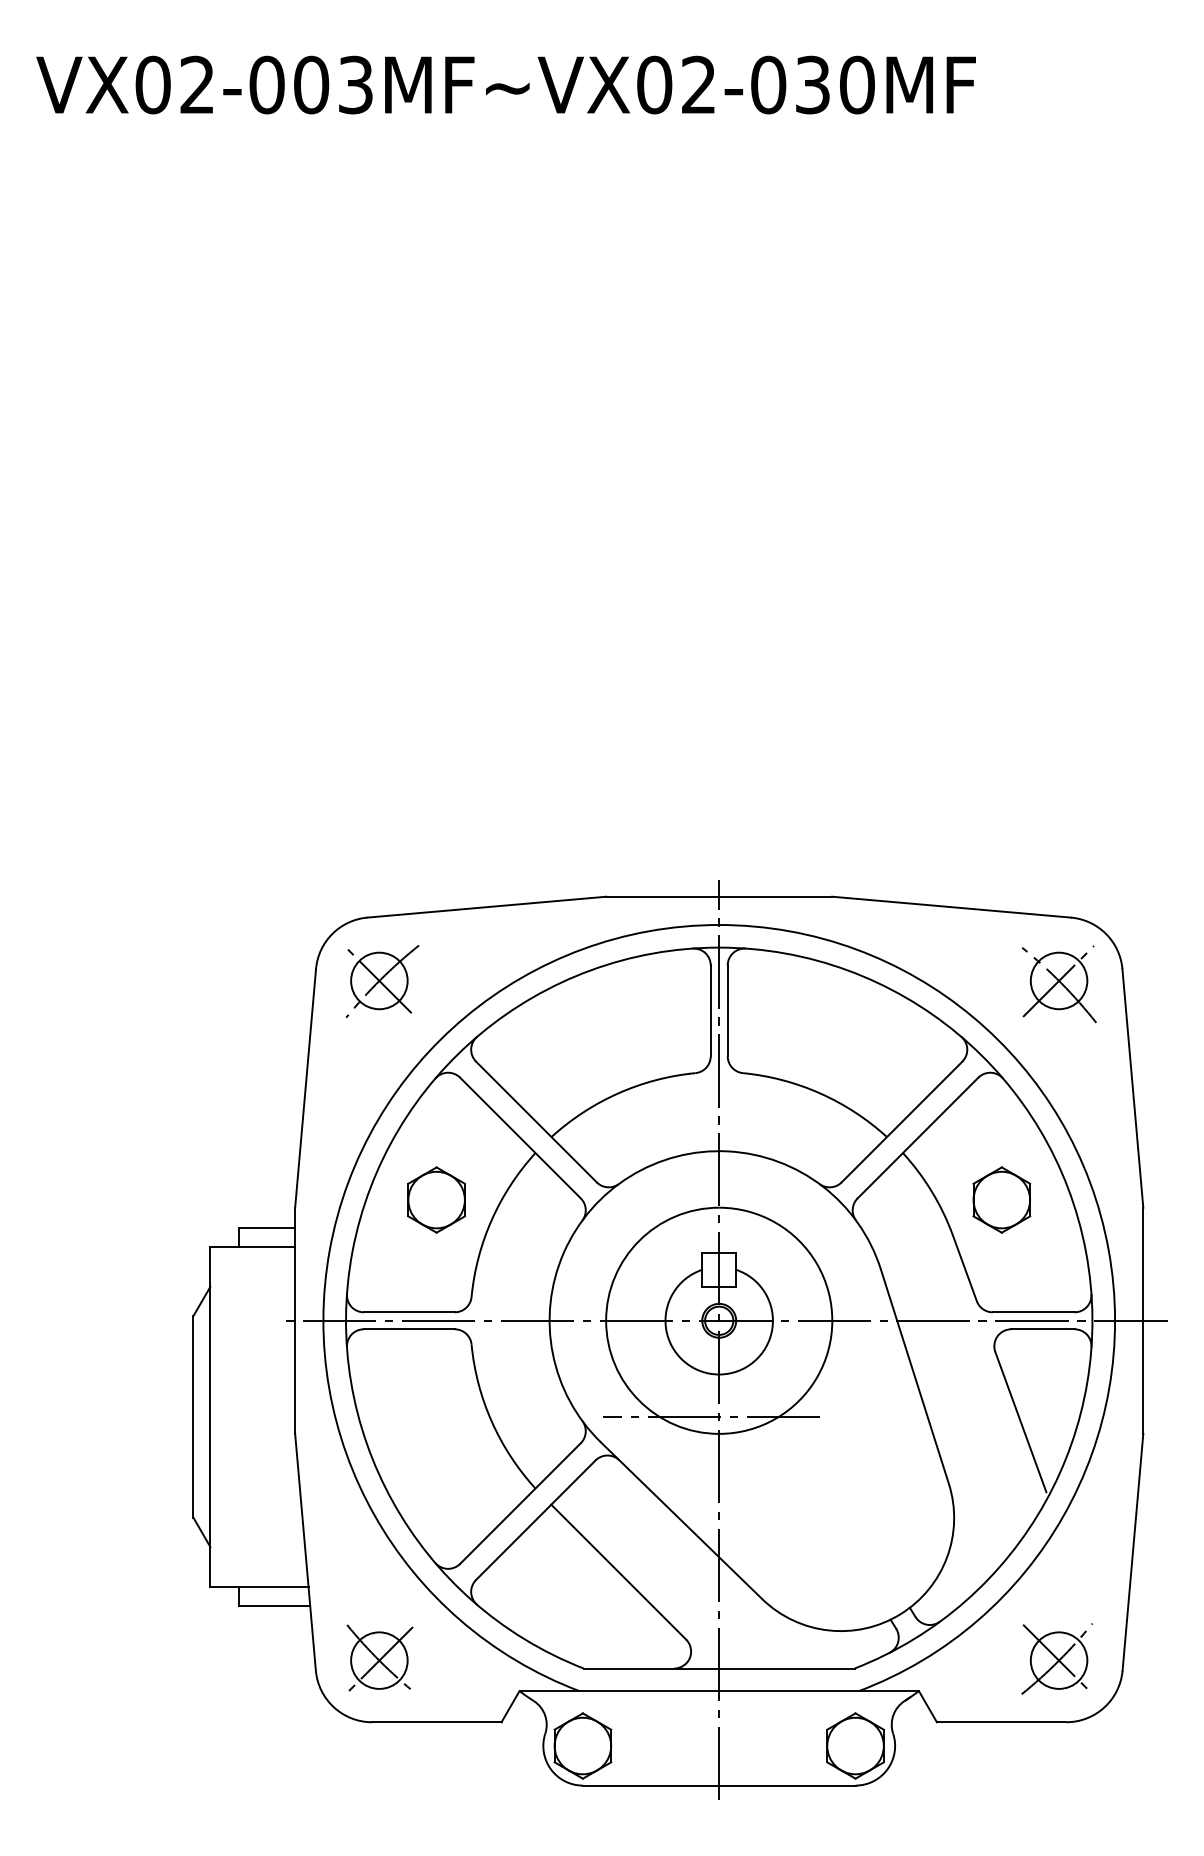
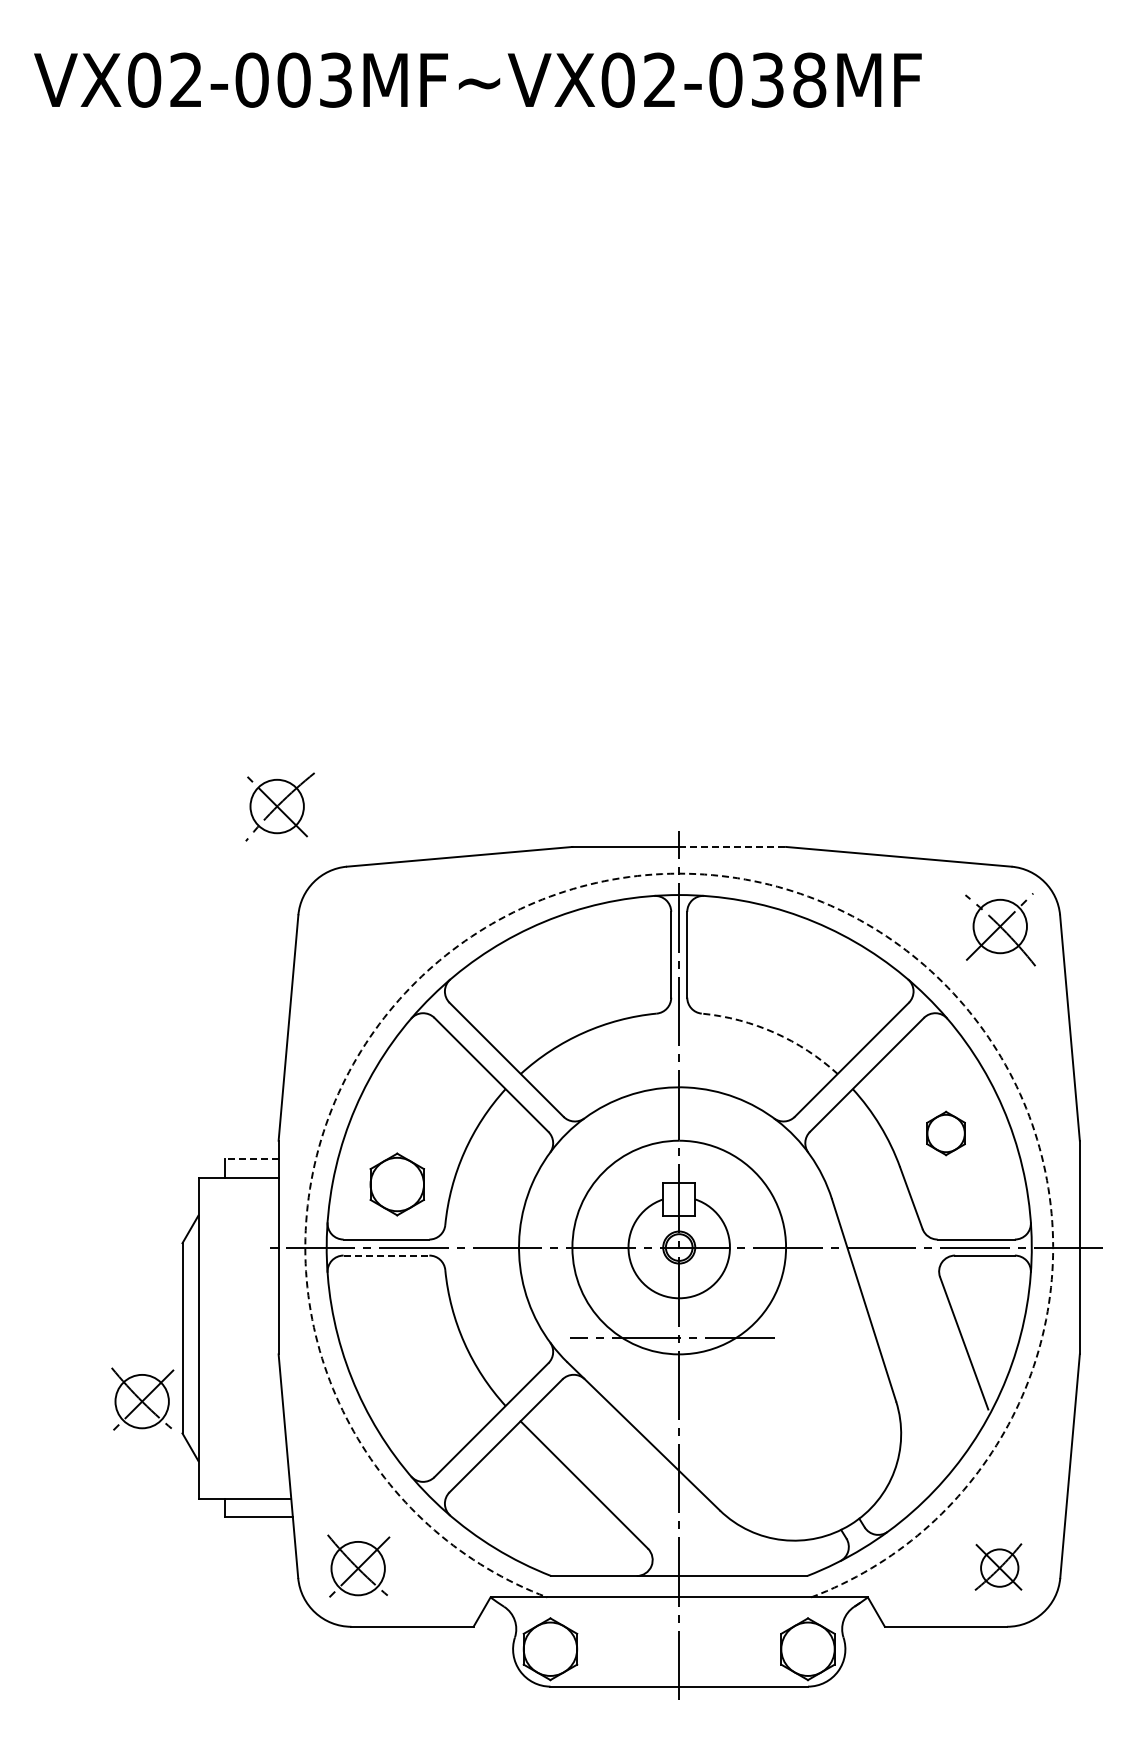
text: (857, 84) -> (809, 79), VX02-003MF~VX02-030MF -> VX02-003MF~VX02-038MF
line: (776, 896) -> (733, 846), solid -> dashed
arc: (719, 924) -> (679, 873), solid -> dashed
part: (381, 980) -> (279, 806), moved
arc: (820, 1093) -> (774, 1032), solid -> dashed
part: (435, 1200) -> (396, 1184), moved
part: (1001, 1200) -> (945, 1133), size x0.7
line: (266, 1227) -> (251, 1159), solid -> dashed
line: (409, 1329) -> (386, 1255), solid -> dashed
part: (151, 1480) -> (142, 1398), added
part: (1057, 1658) -> (998, 1566), size x0.7

